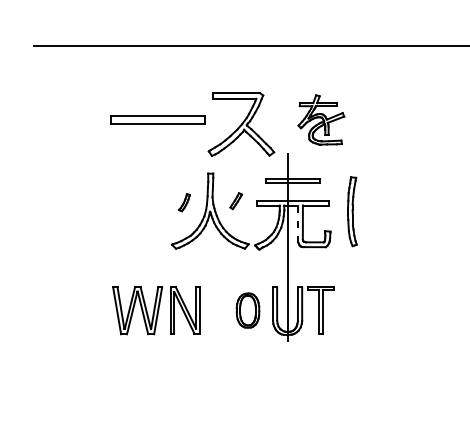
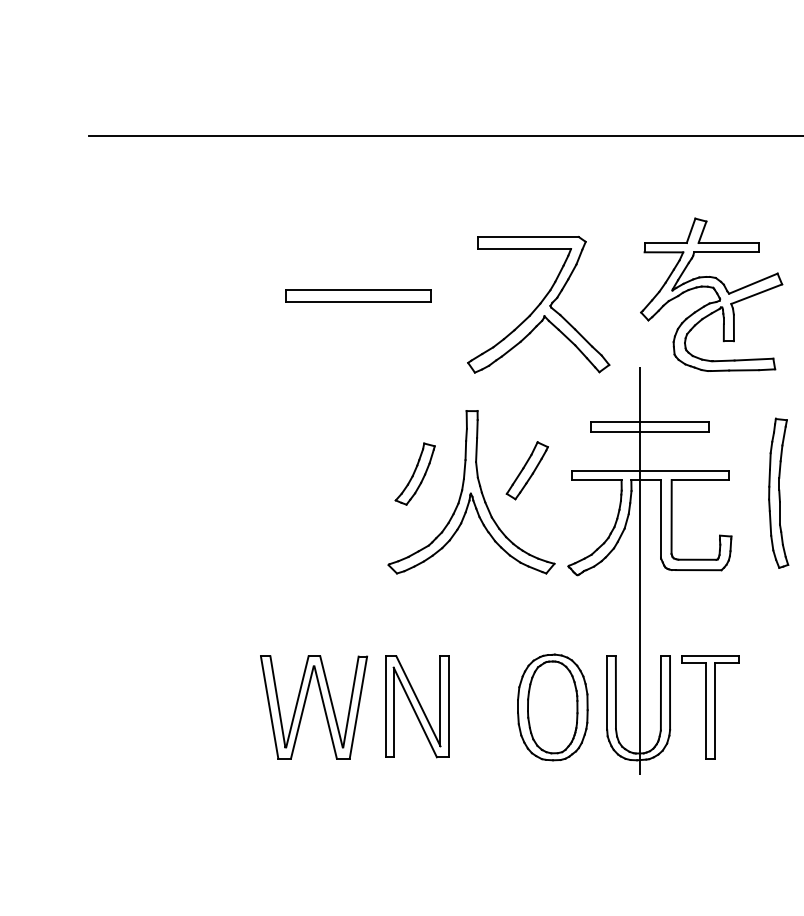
part: (321, 119) -> (711, 293), size x1.43
part: (157, 120) -> (356, 296), size x0.71
part: (235, 200) -> (525, 469), size x1.67
part: (184, 202) -> (415, 473), size x1.67
line: (297, 223) -> (659, 518), dashed -> solid
part: (247, 310) -> (551, 707), size x1.43

